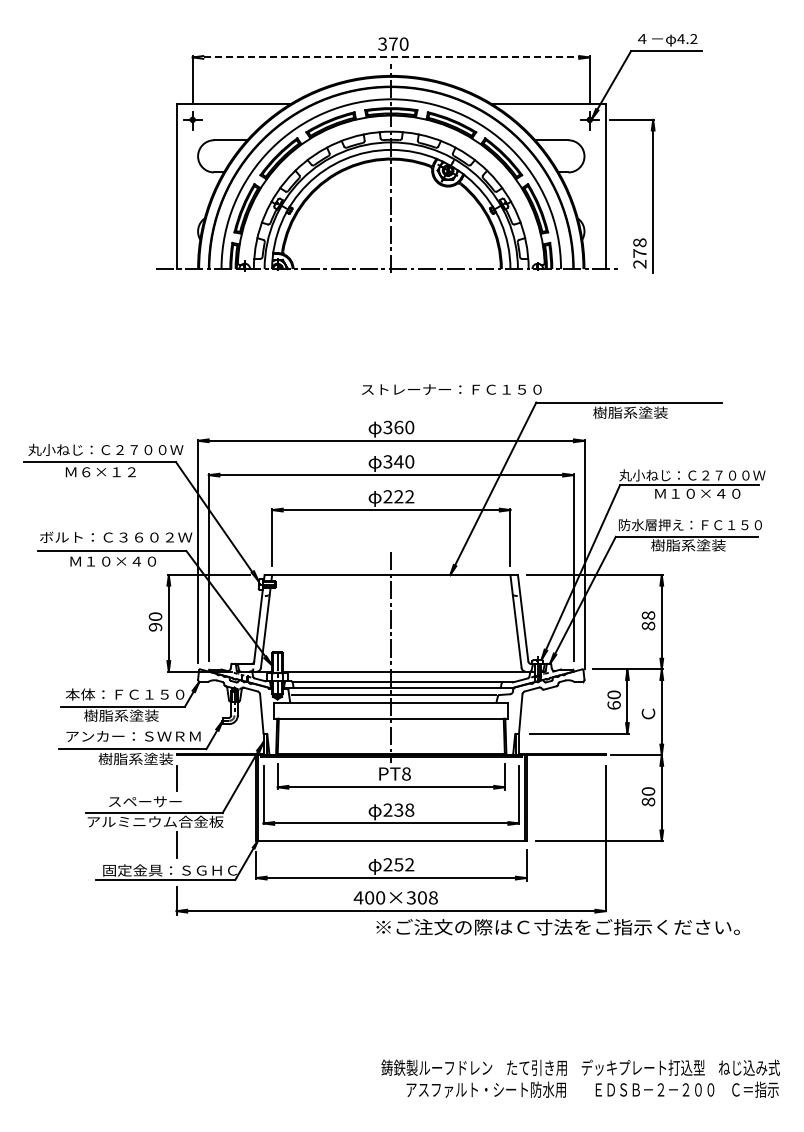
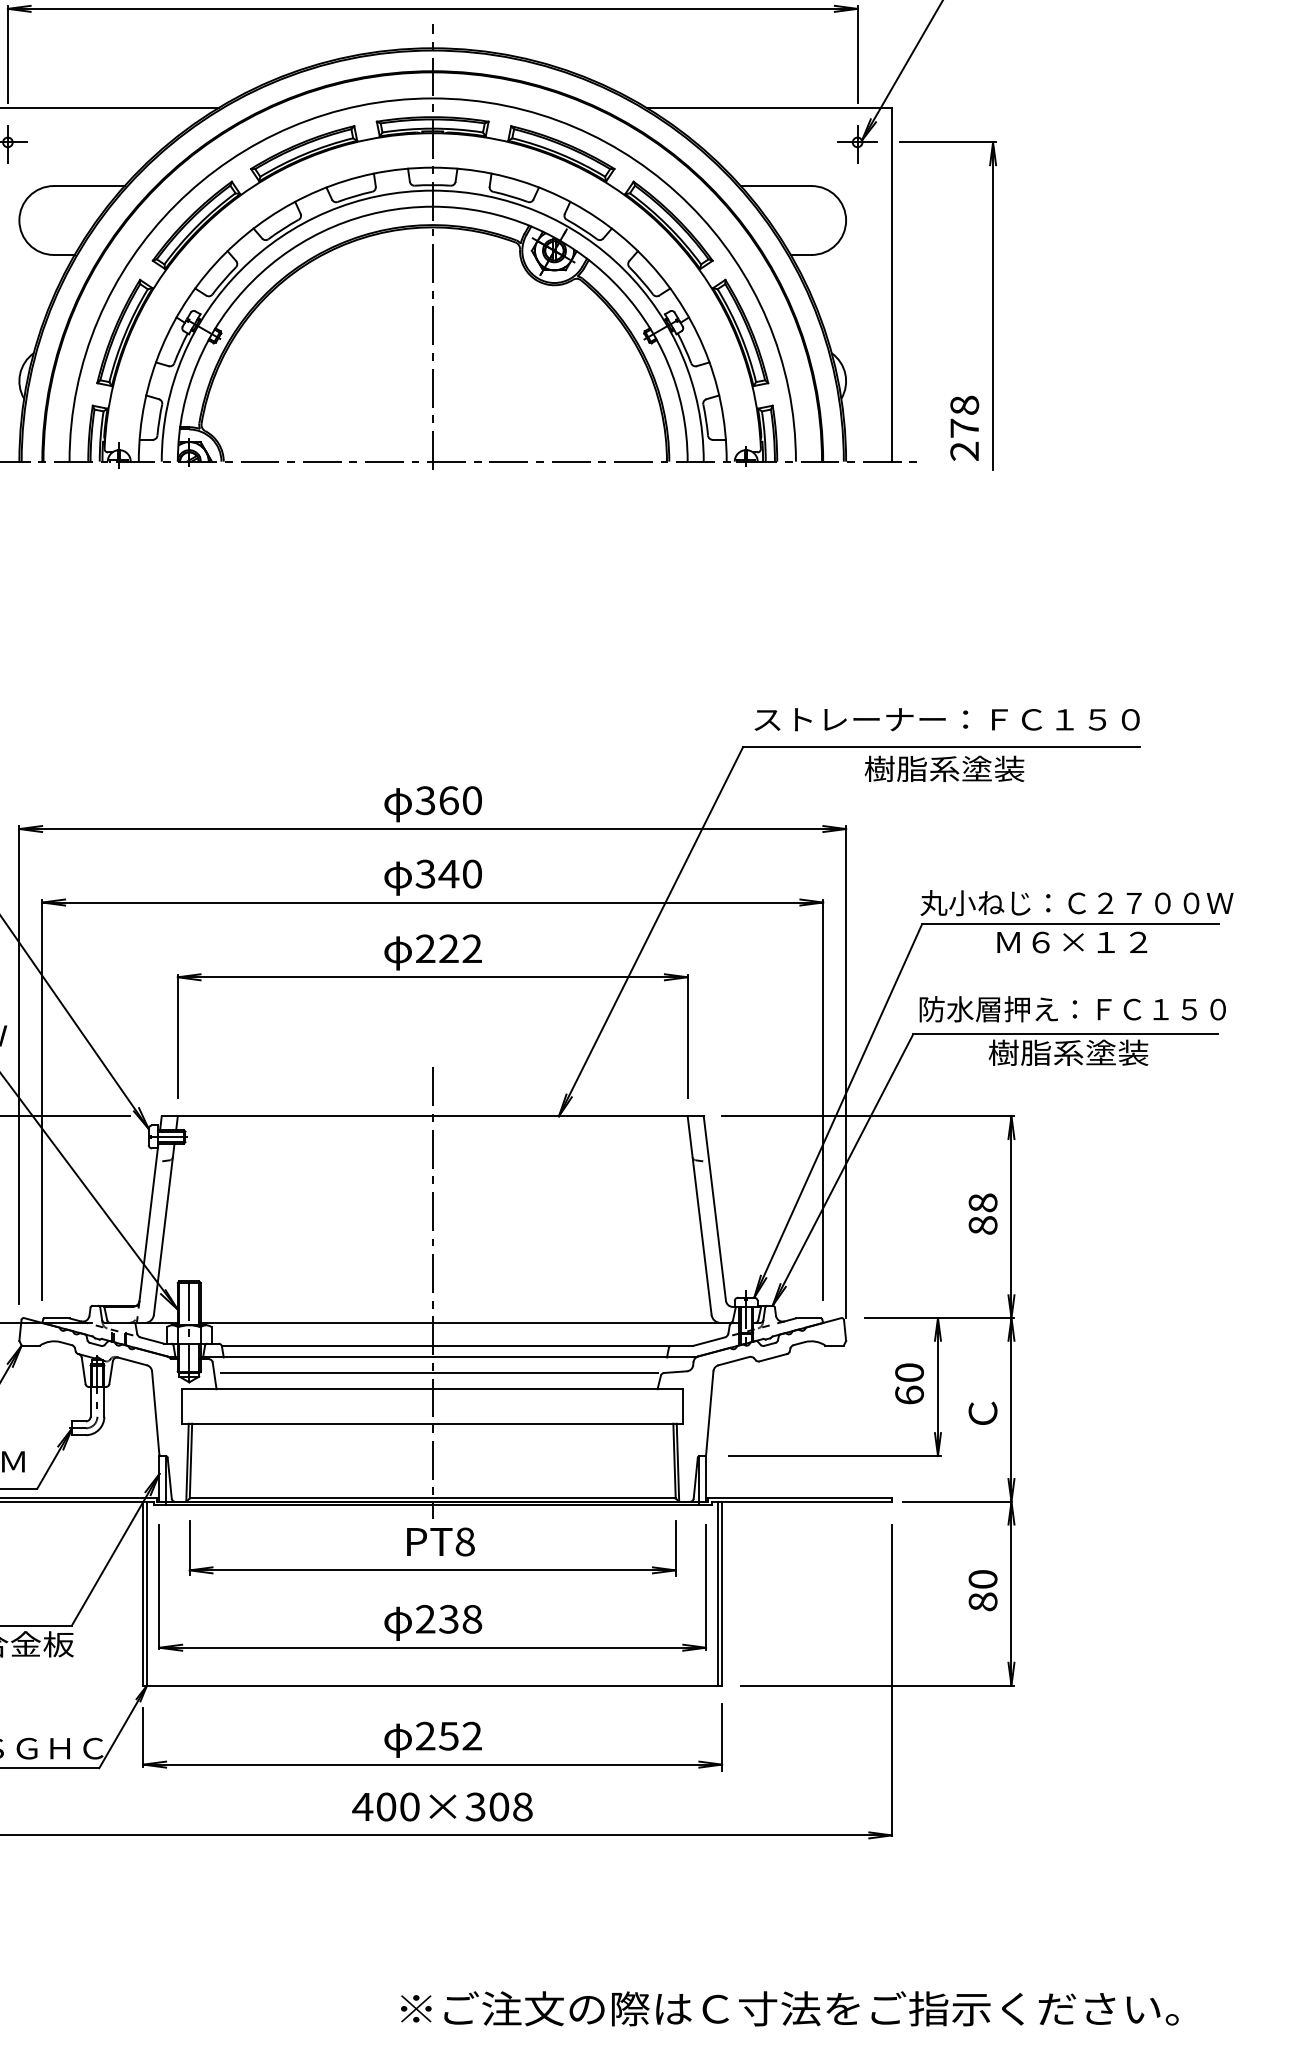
line: (391, 57) -> (433, 8), dashed -> solid
text: (451, 389) -> (946, 719), moved
text: (705, 493) -> (1105, 941), Ｍ１０×４０ -> Ｍ６×１２
text: (557, 927) -> (788, 2009), moved

